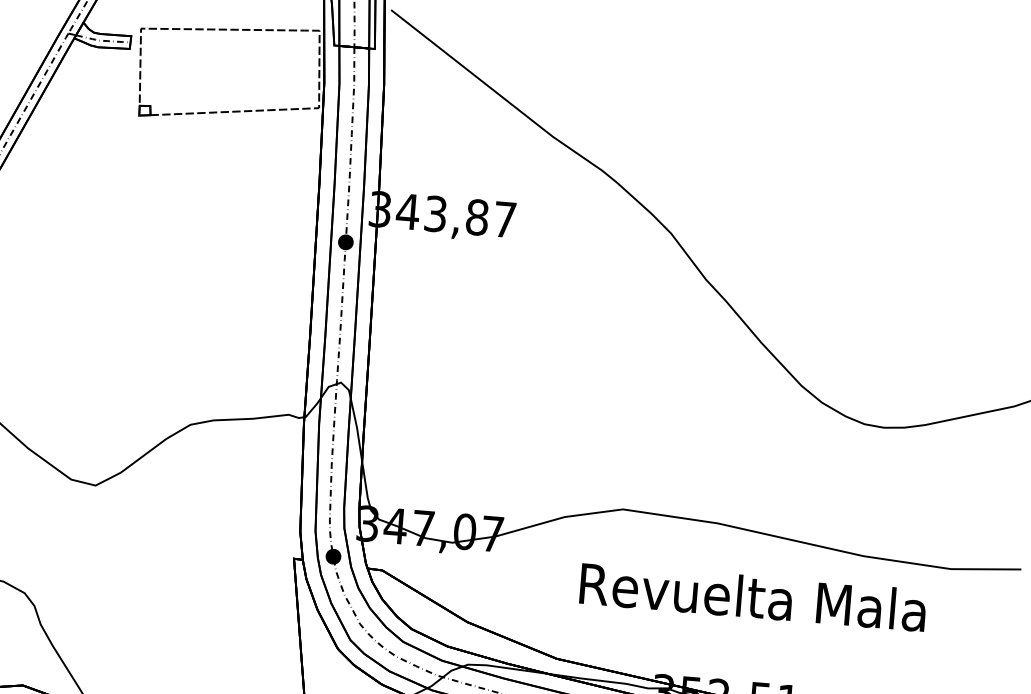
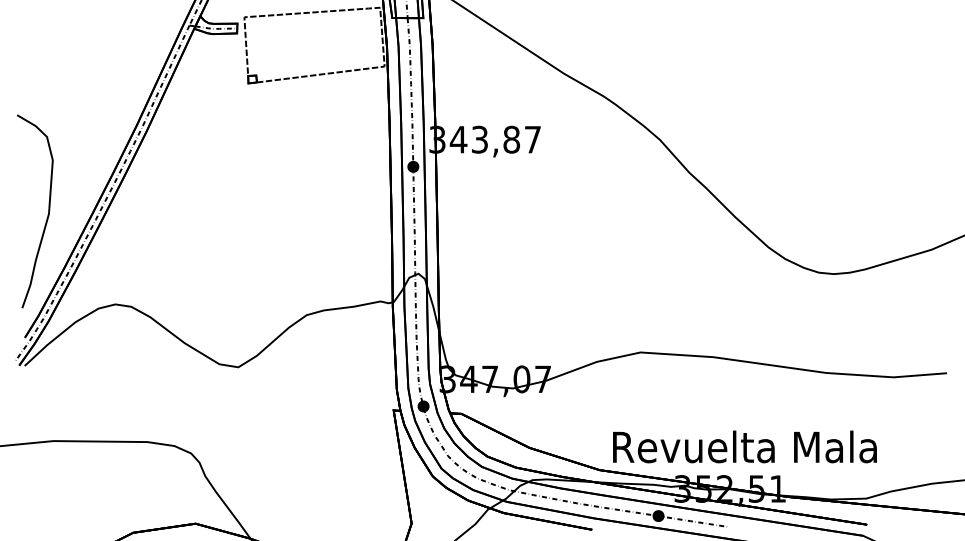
text: (752, 596) -> (744, 446), moved

